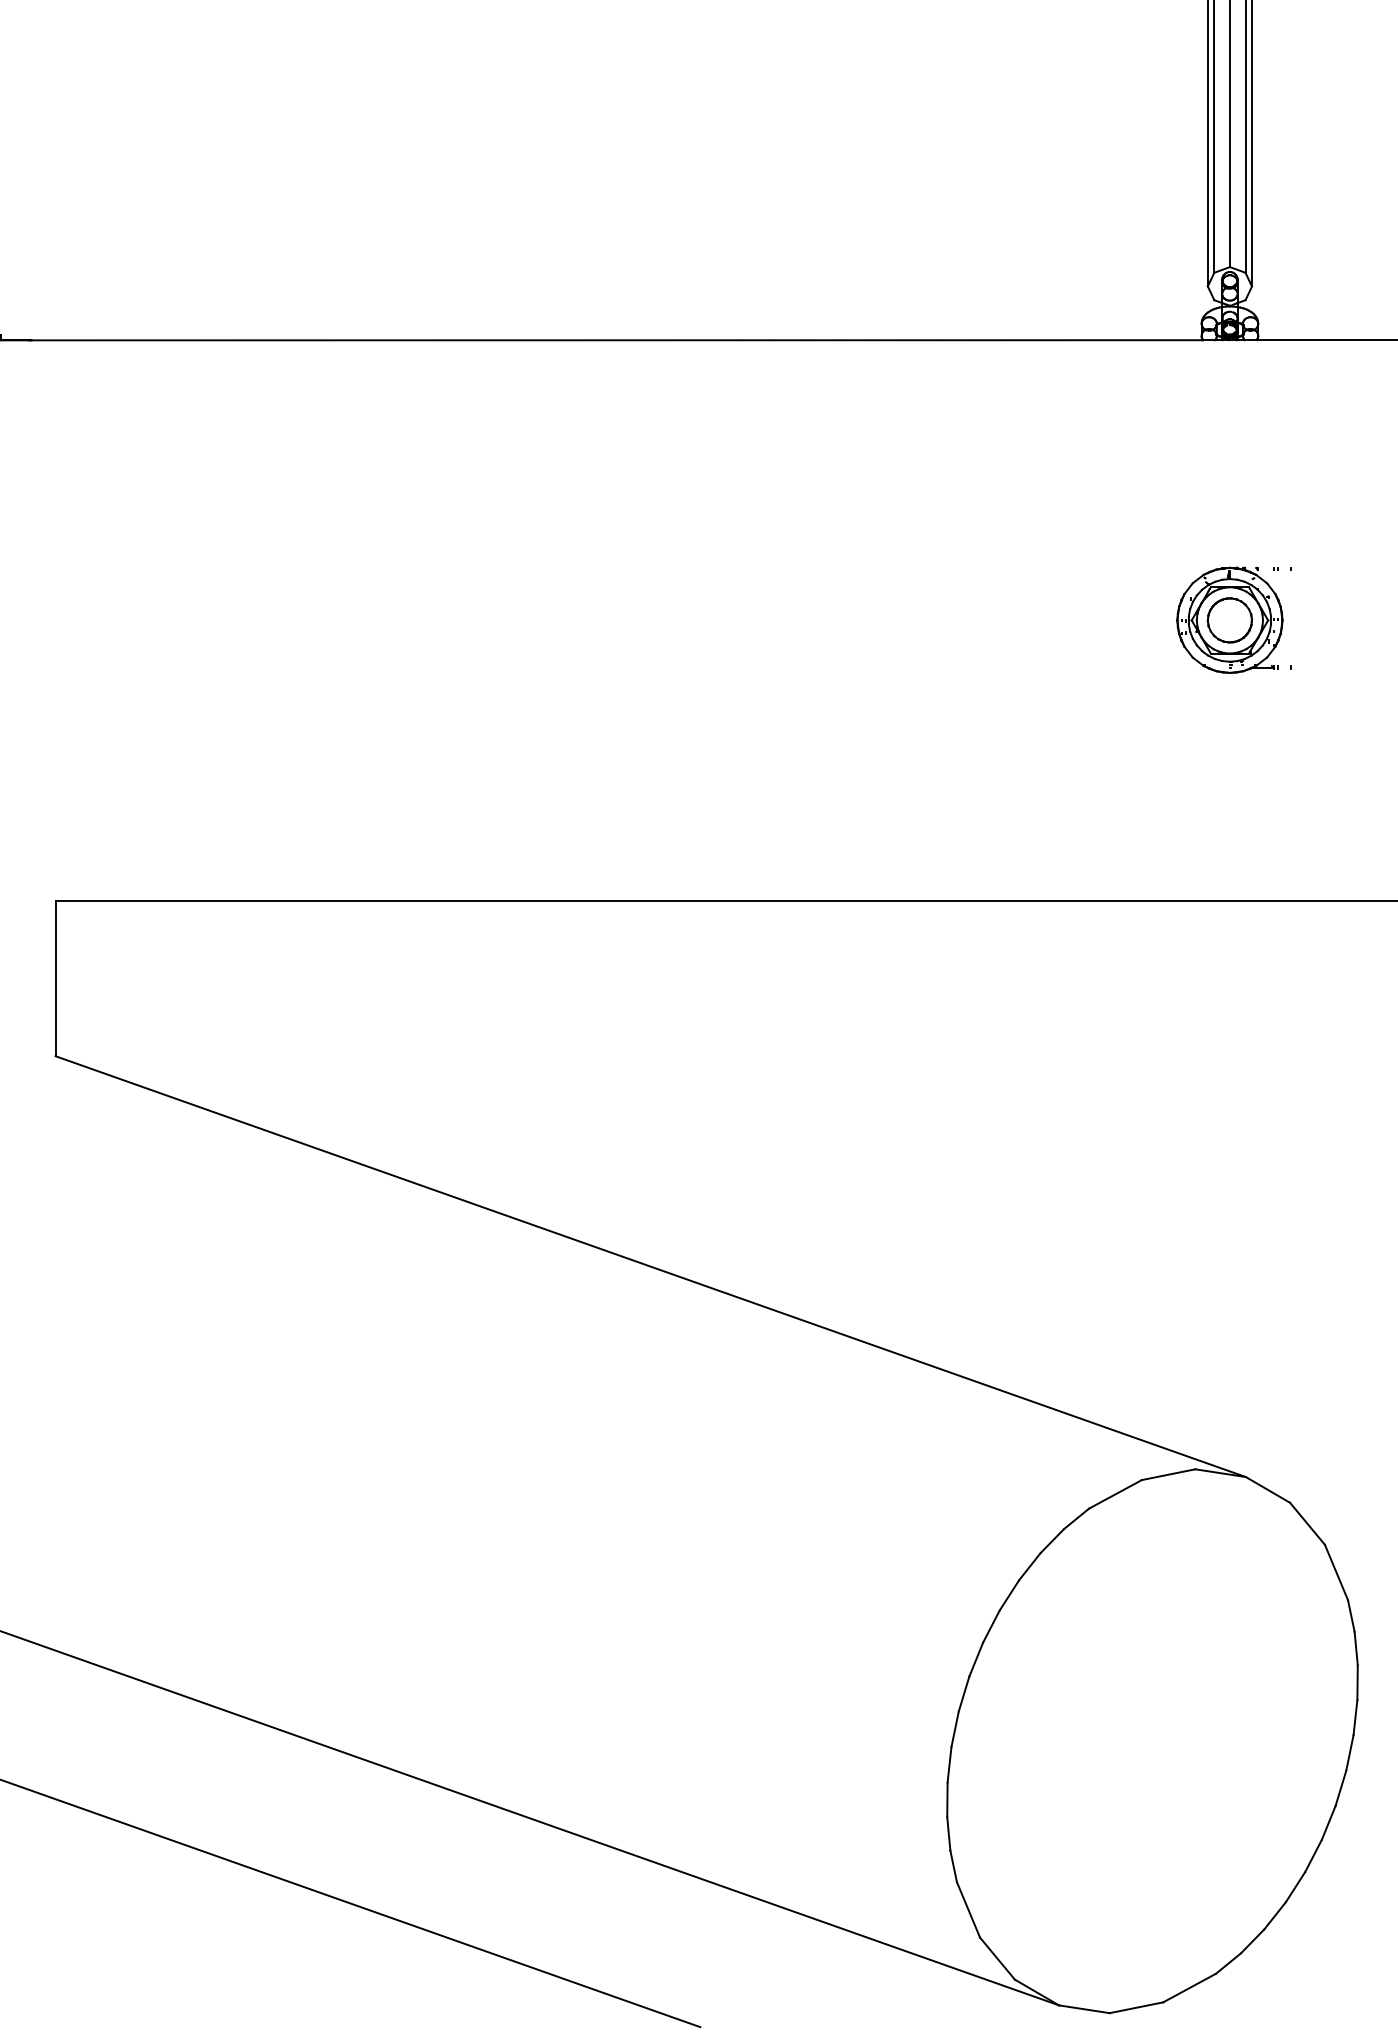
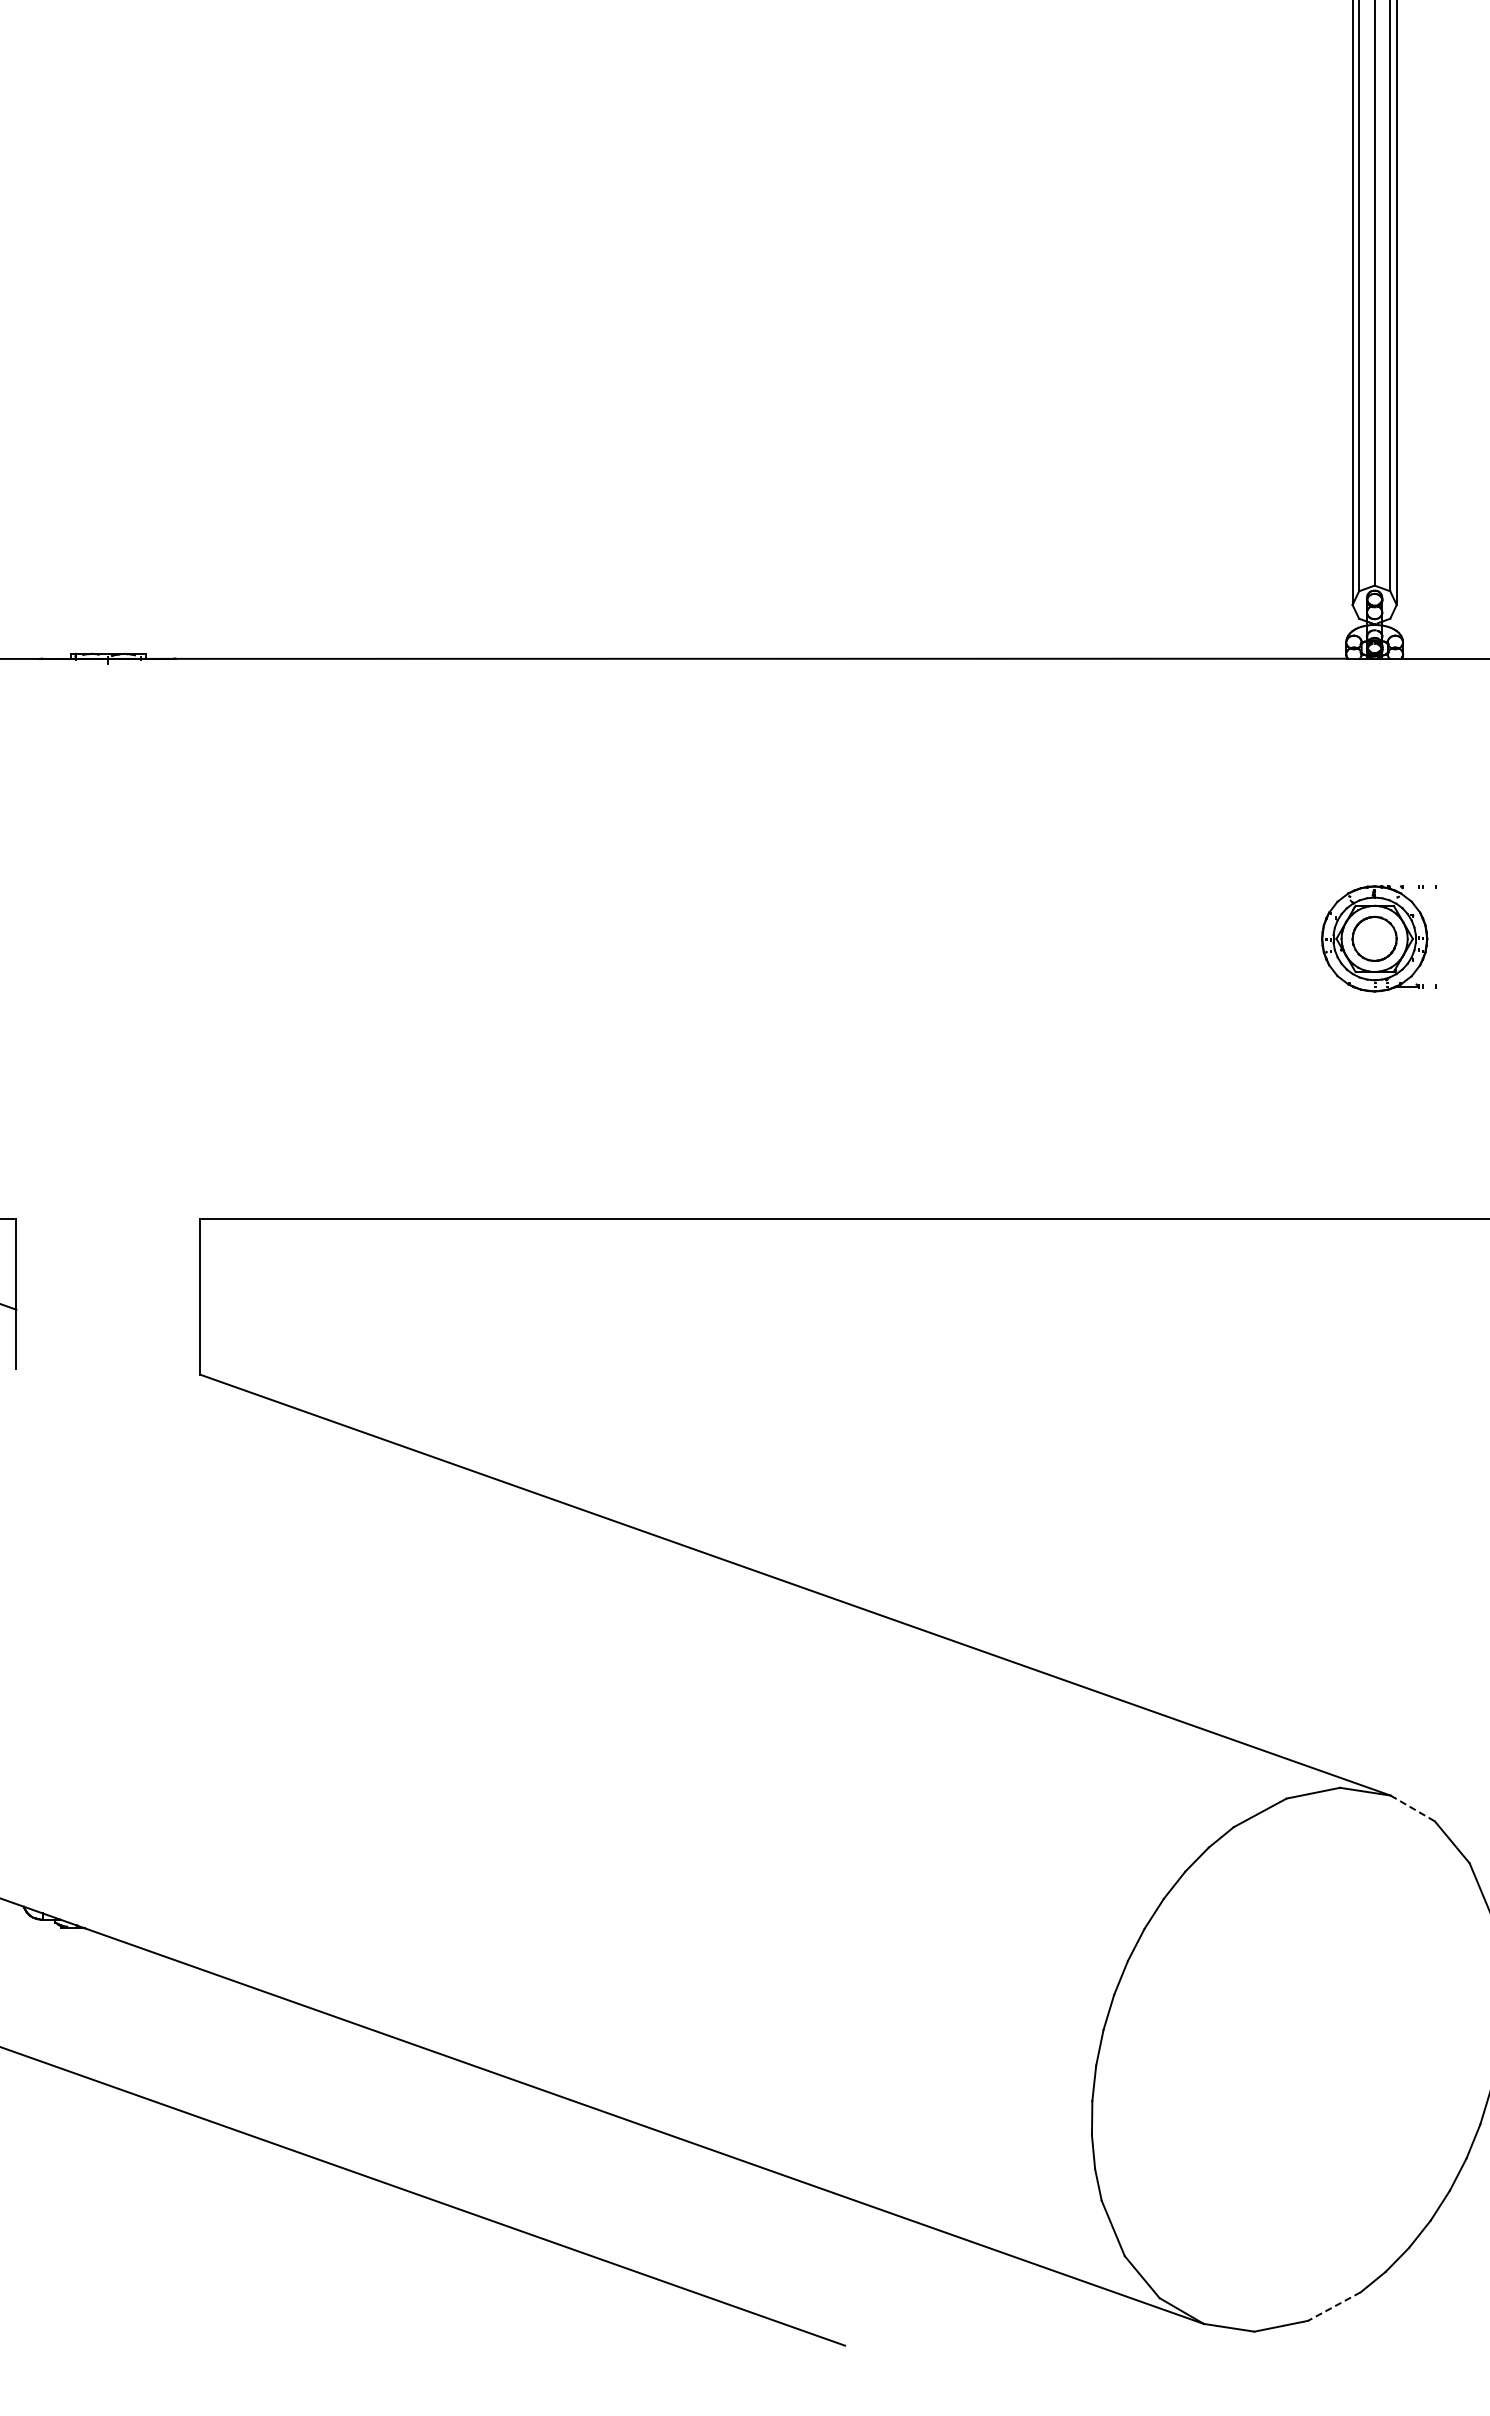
line: (1267, 1489) -> (1412, 1808), solid -> dashed
line: (1189, 1987) -> (1334, 2306), solid -> dashed

